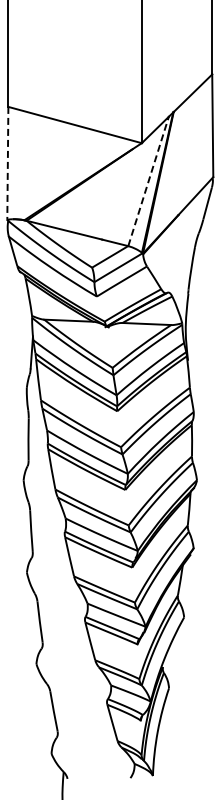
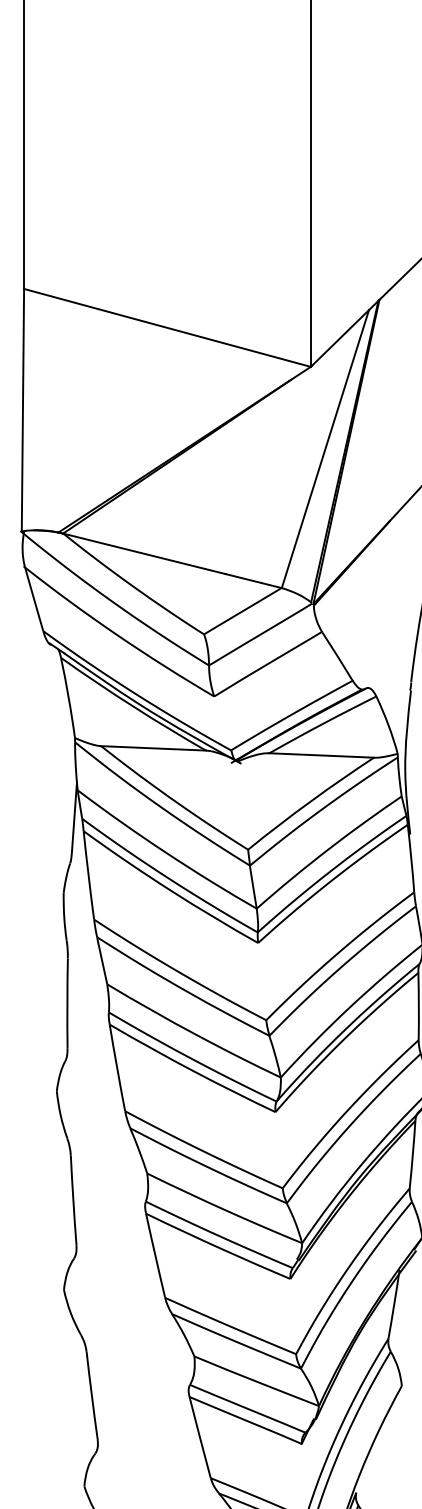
line: (7, 163) -> (22, 410), dashed -> solid
line: (148, 181) -> (325, 449), dashed -> solid

